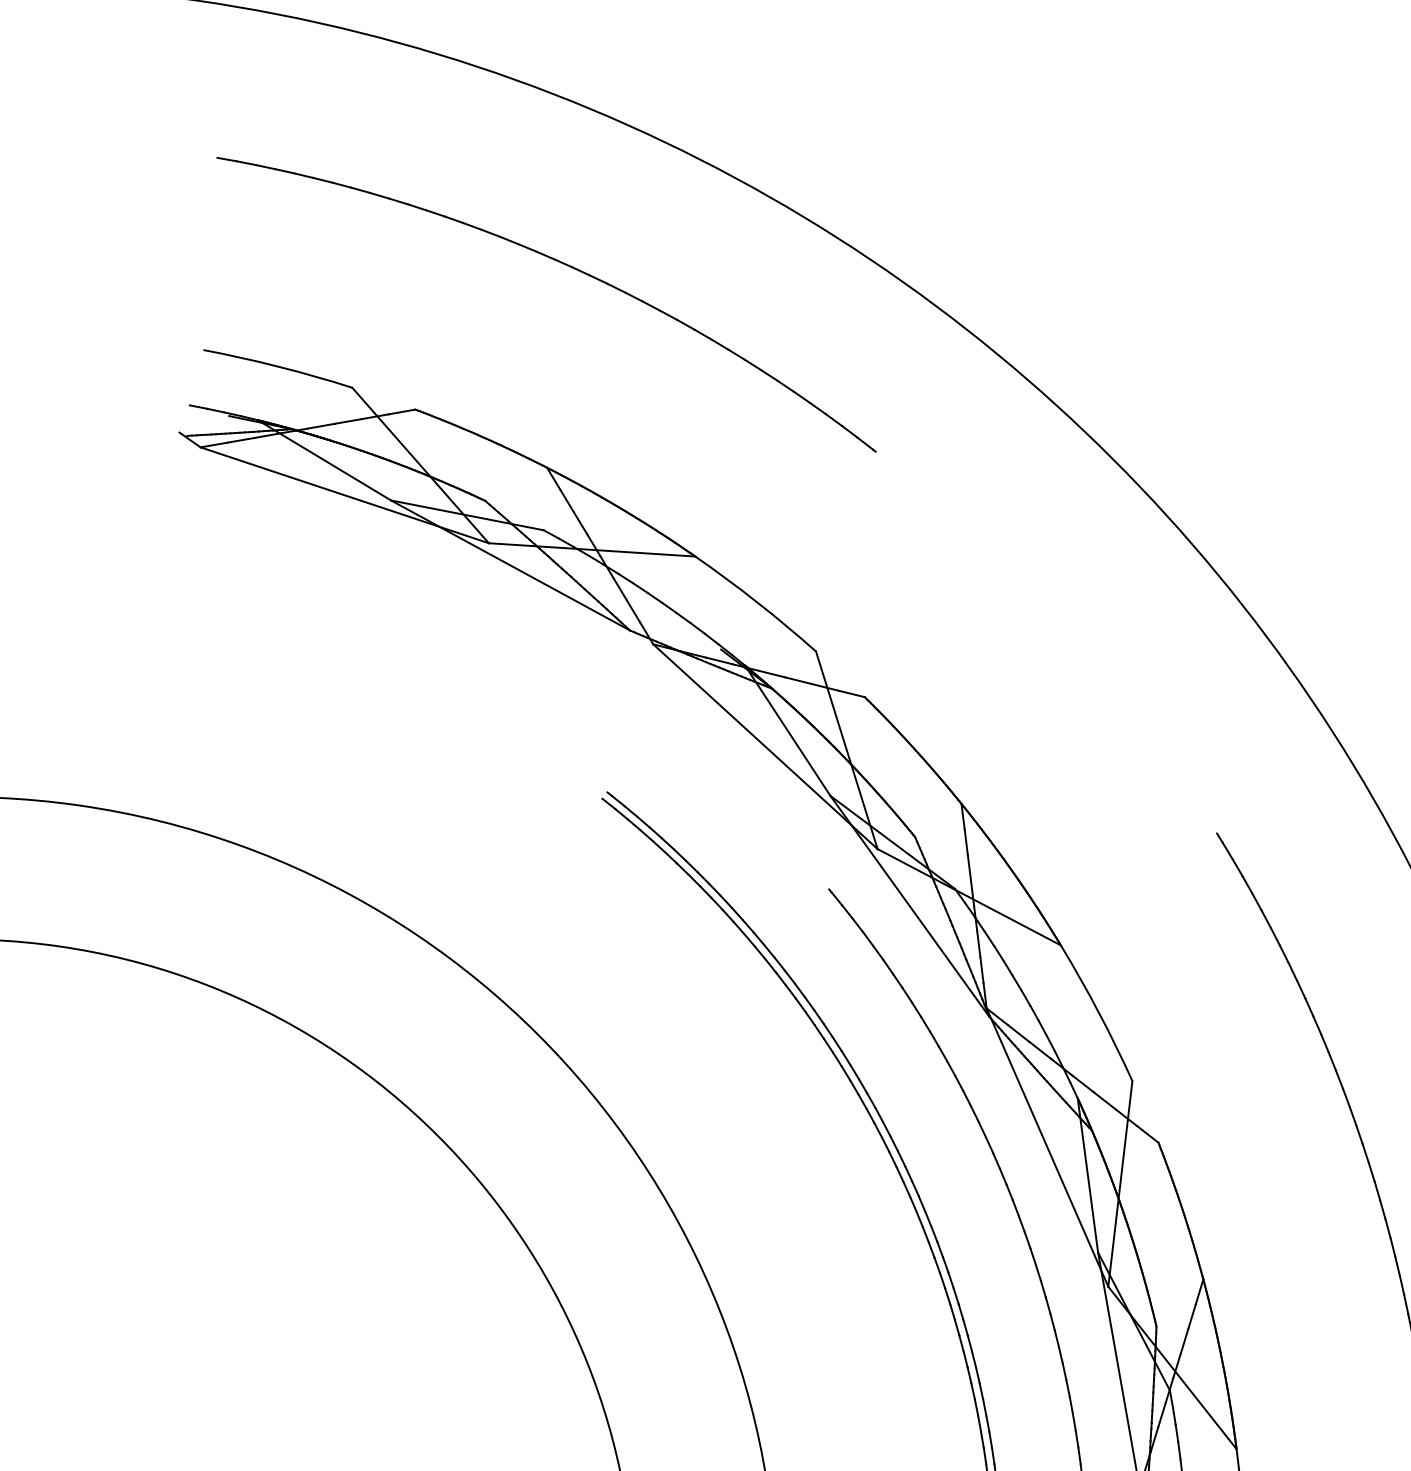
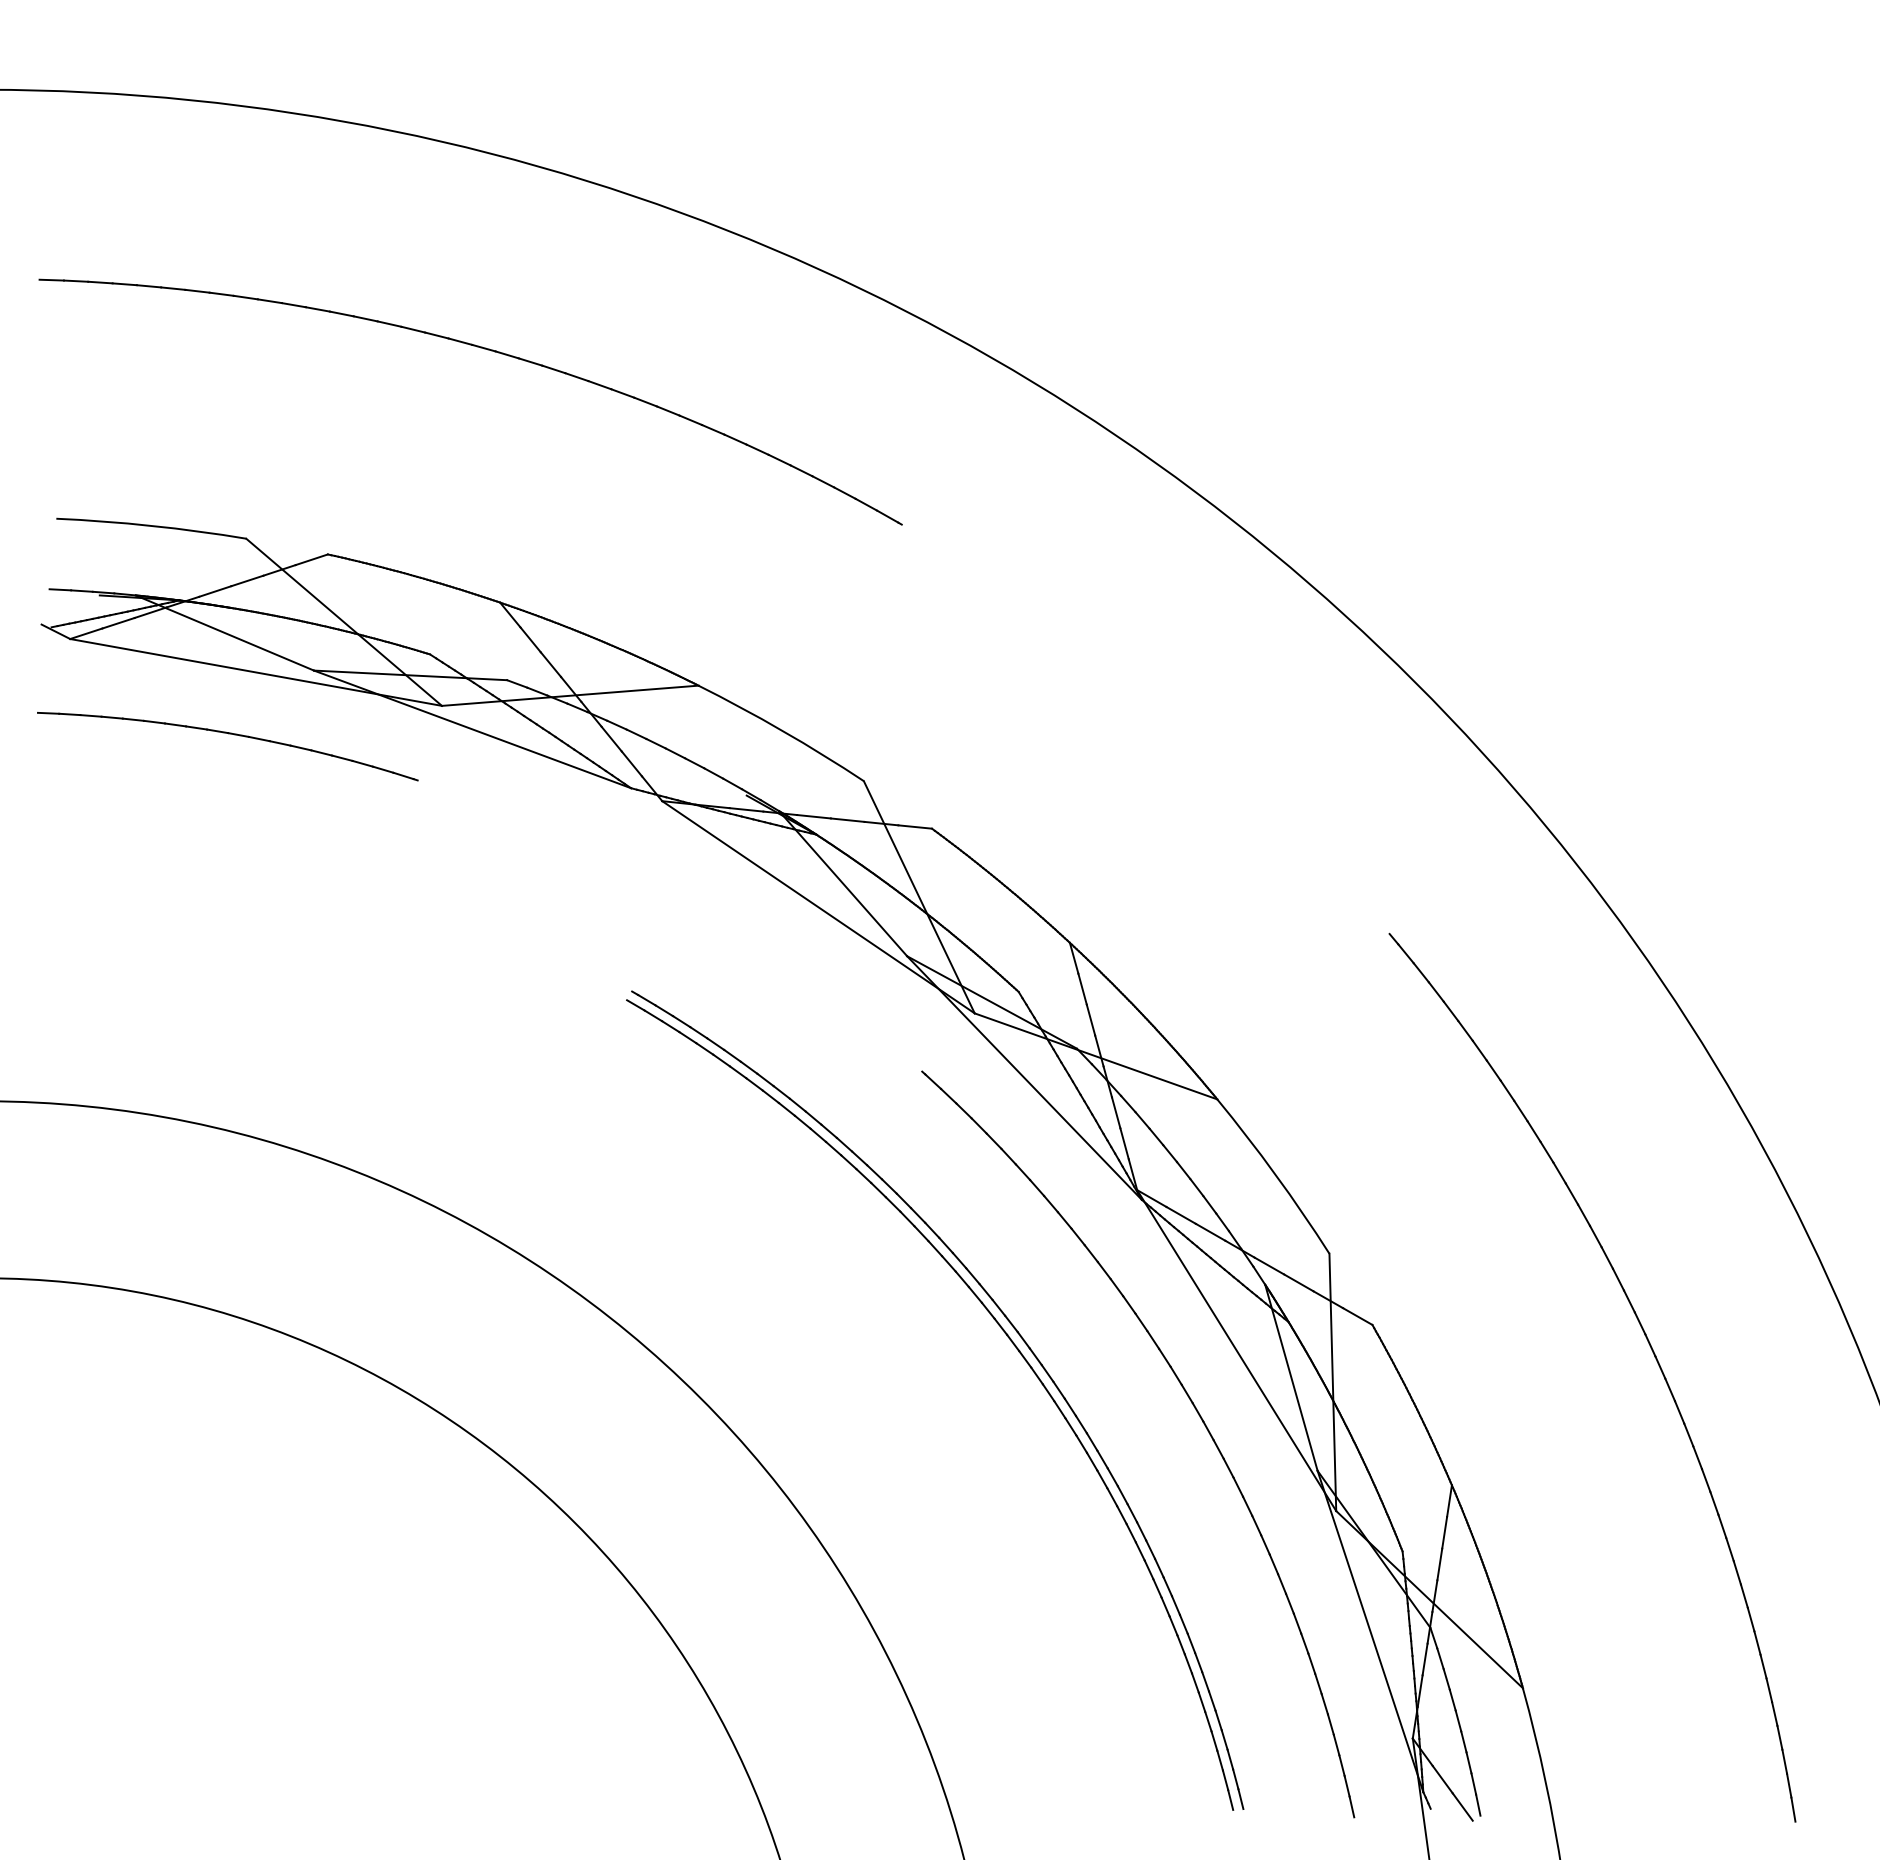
part: (315, 541) -> (228, 734), added

